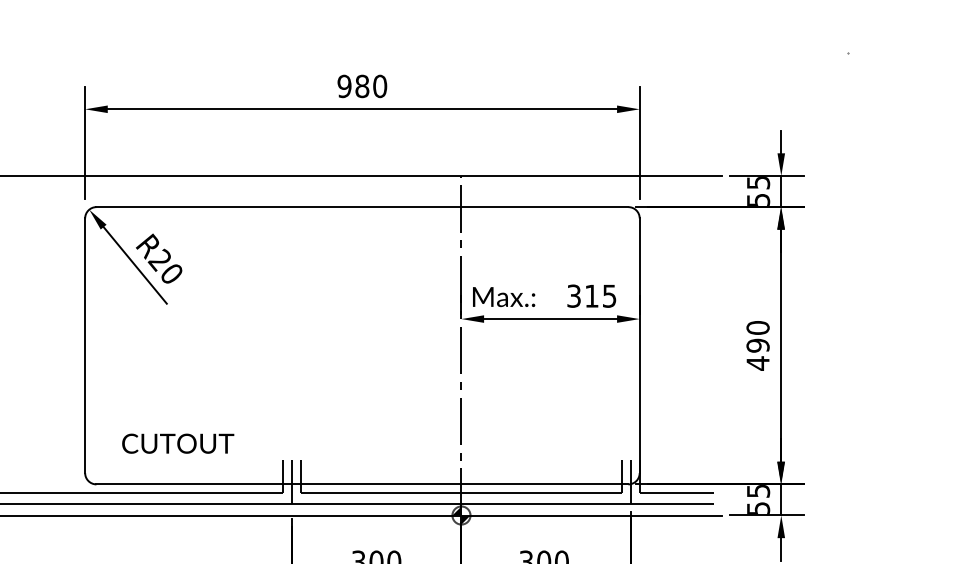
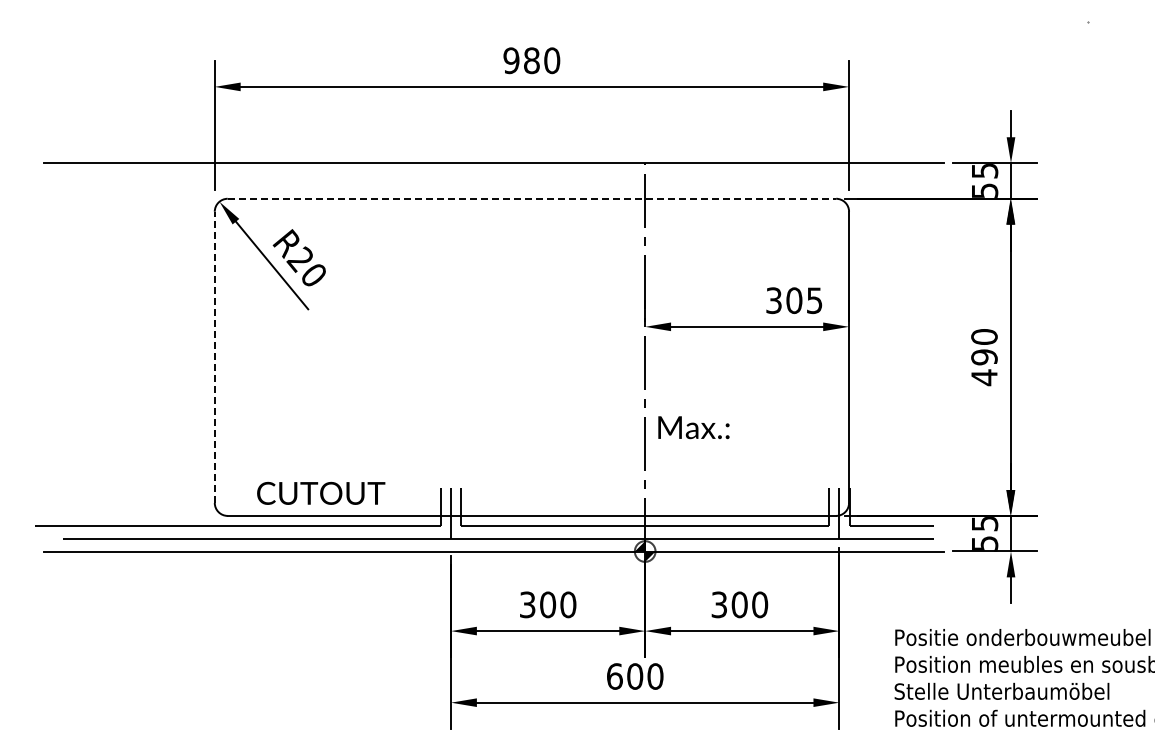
line: (362, 206) -> (532, 198), solid -> dashed
text: (503, 296) -> (693, 427), moved
text: (591, 296) -> (794, 300), 315 -> 305
line: (84, 345) -> (214, 357), solid -> dashed
text: (178, 442) -> (321, 492), moved

